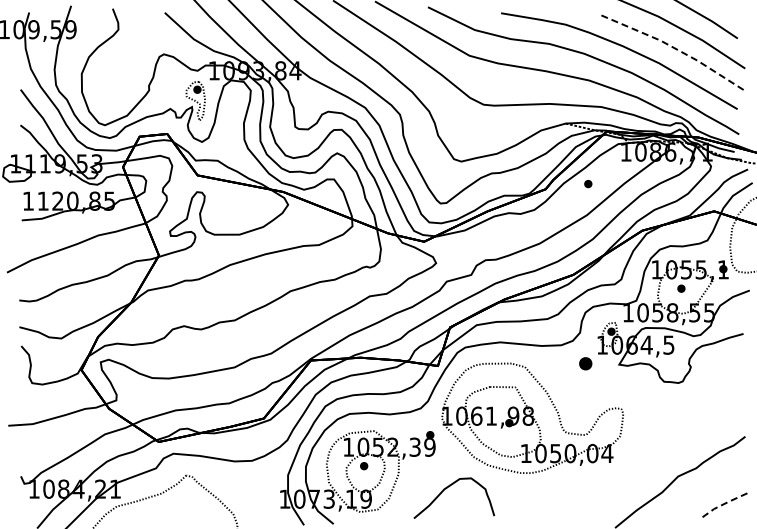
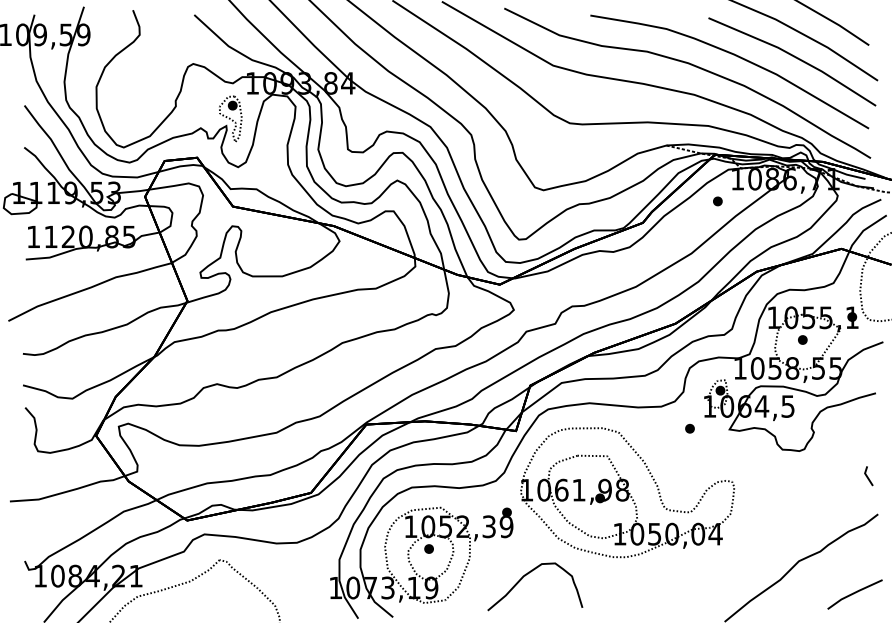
line: (674, 48) -> (794, 57), dashed -> solid
part: (588, 184) -> (718, 201), moved
part: (585, 364) -> (689, 429), size x0.62
line: (736, 403) -> (867, 475), added
line: (724, 503) -> (853, 593), dashed -> solid

